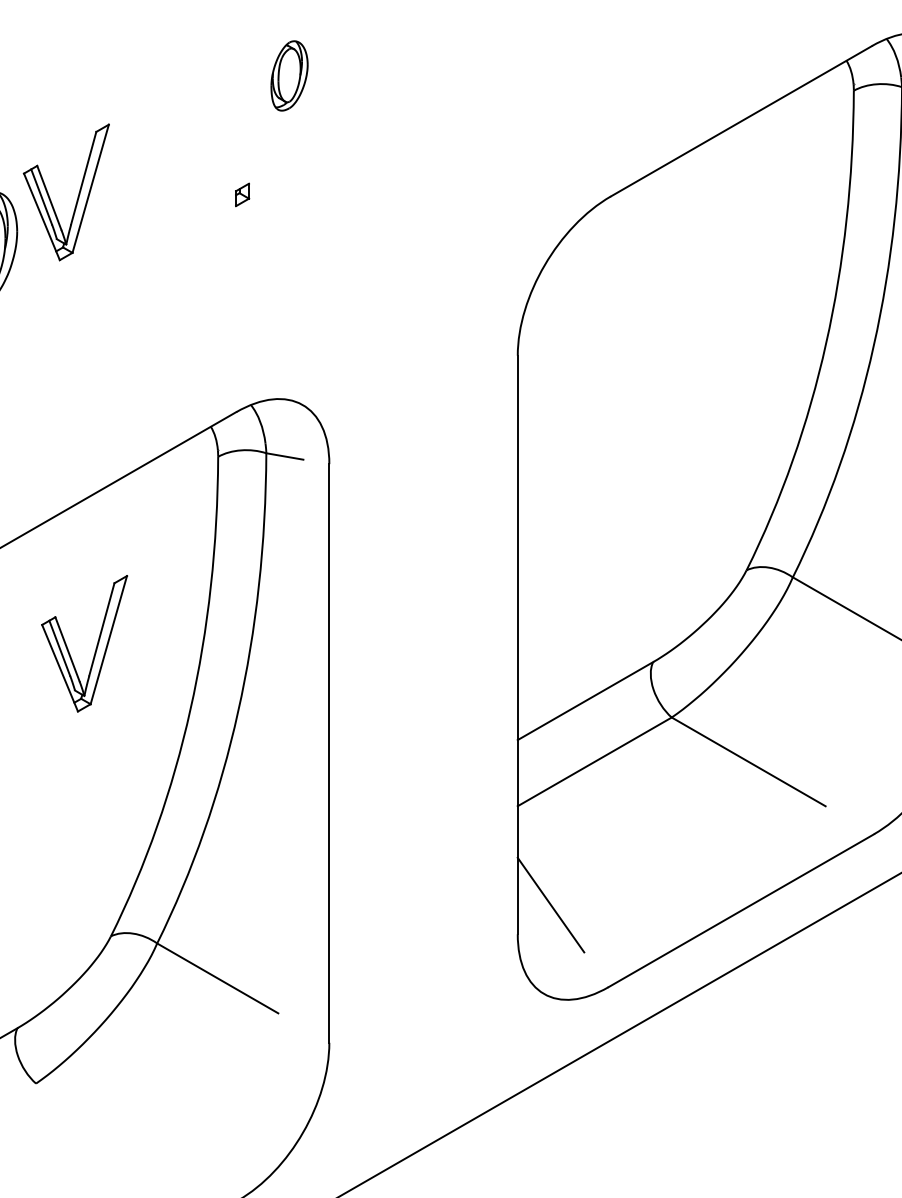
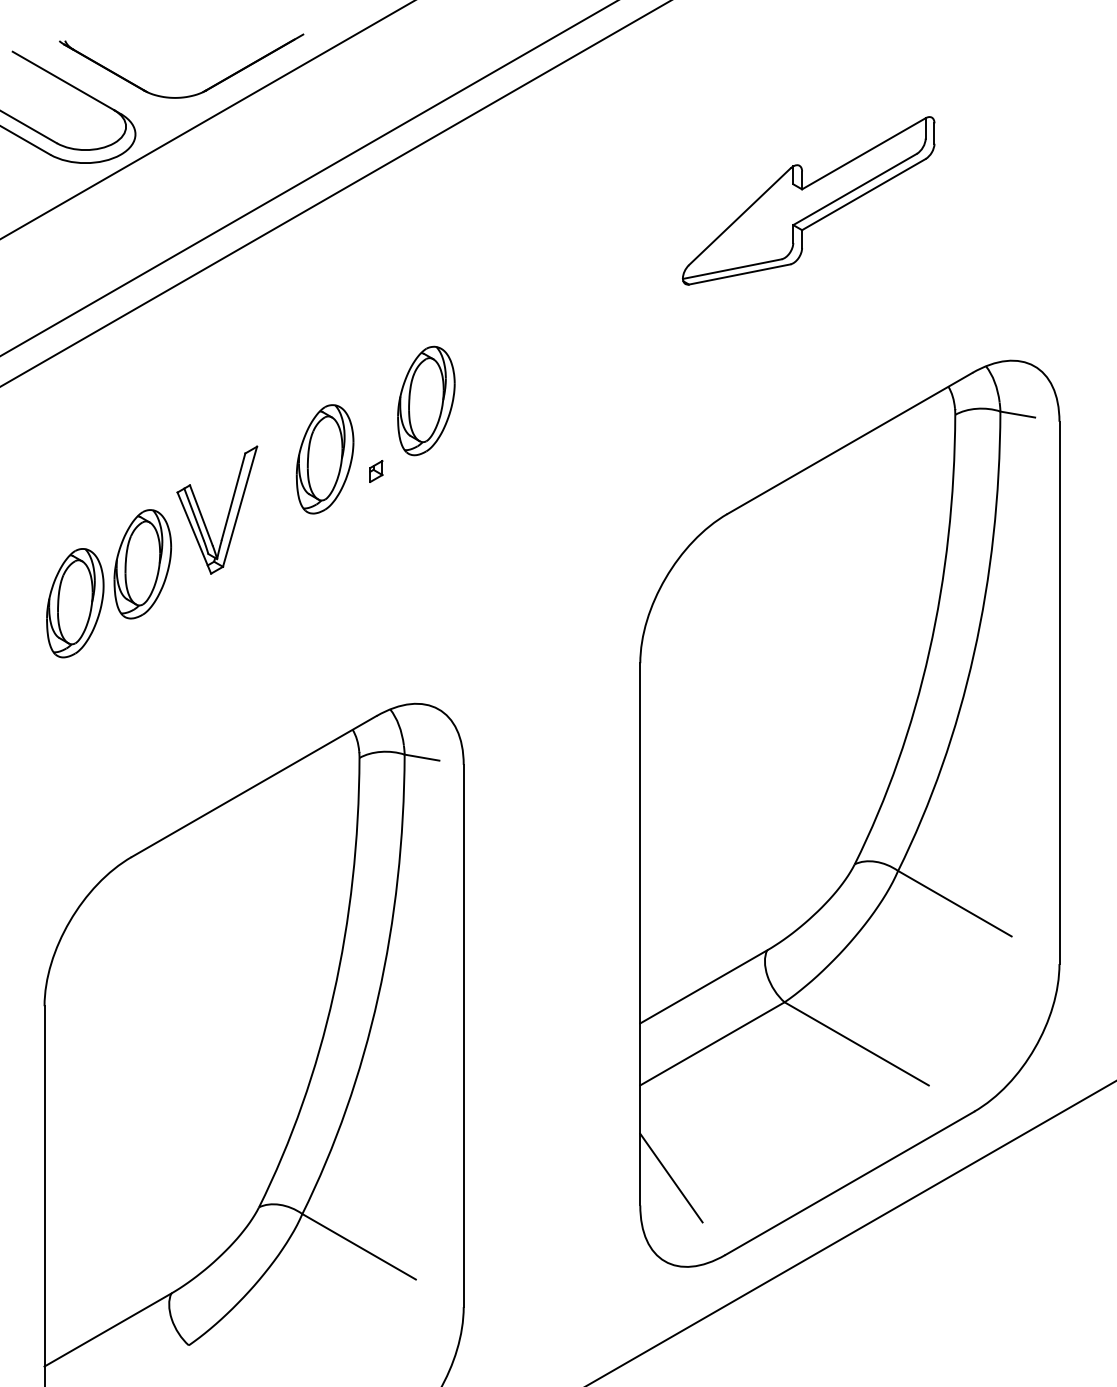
part: (289, 75) -> (426, 400), size x1.67
part: (180, 138) -> (324, 459), added
part: (242, 194) -> (376, 471), moved
part: (96, 644) -> (245, 933), removed

